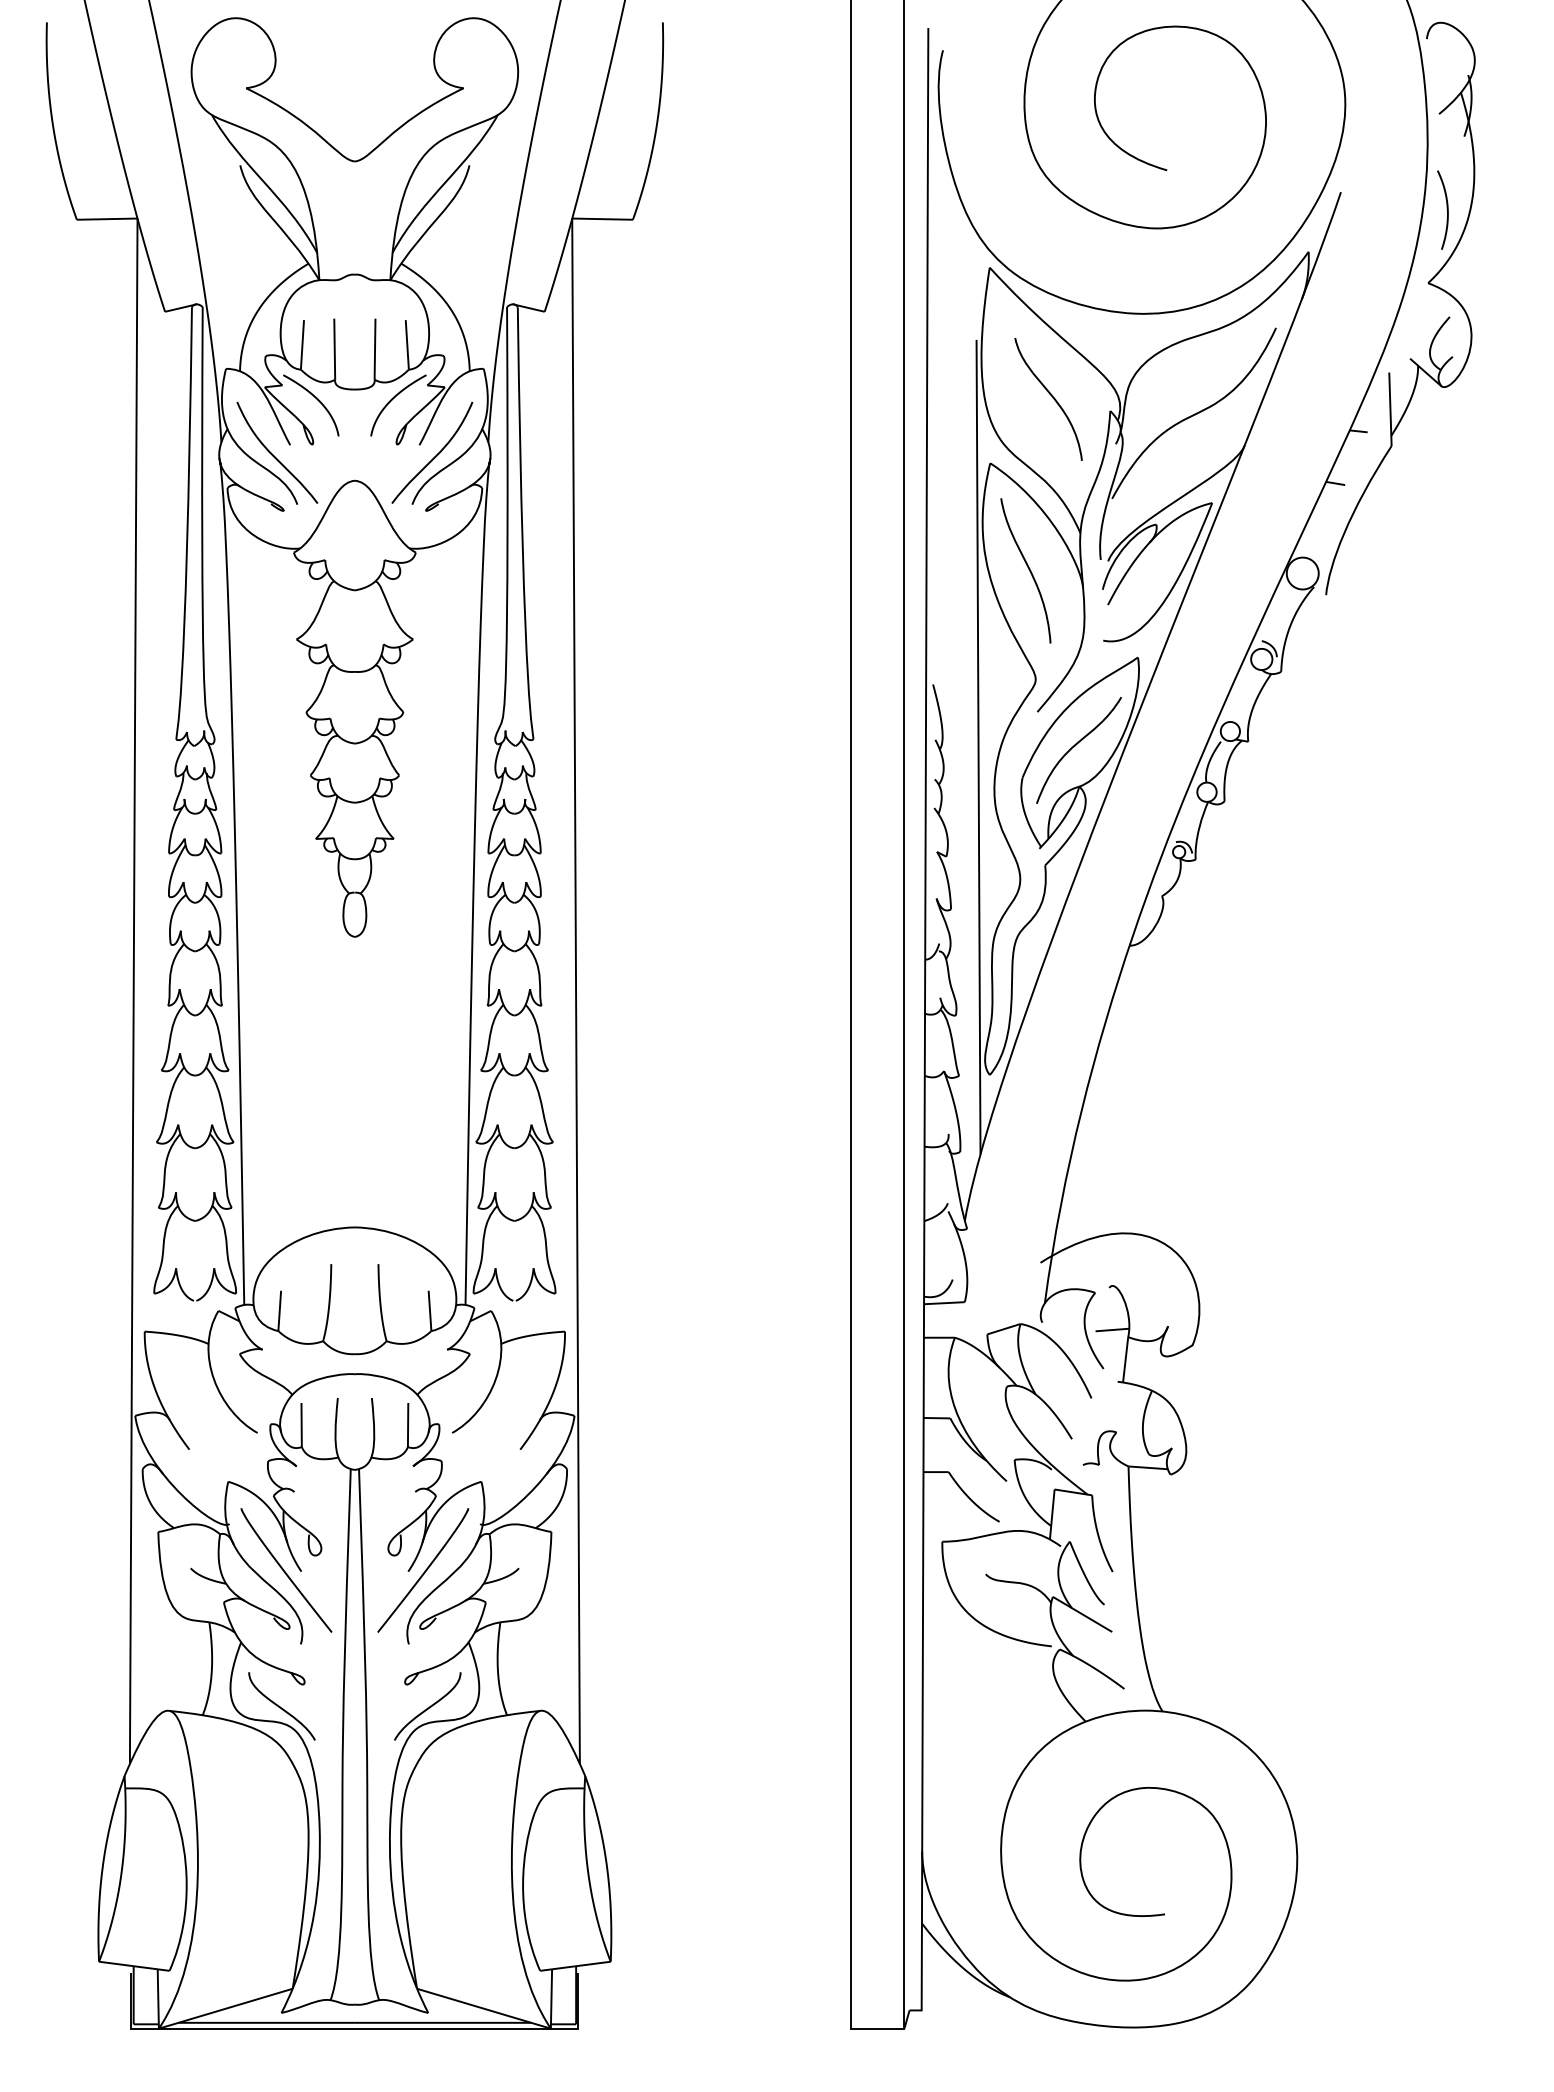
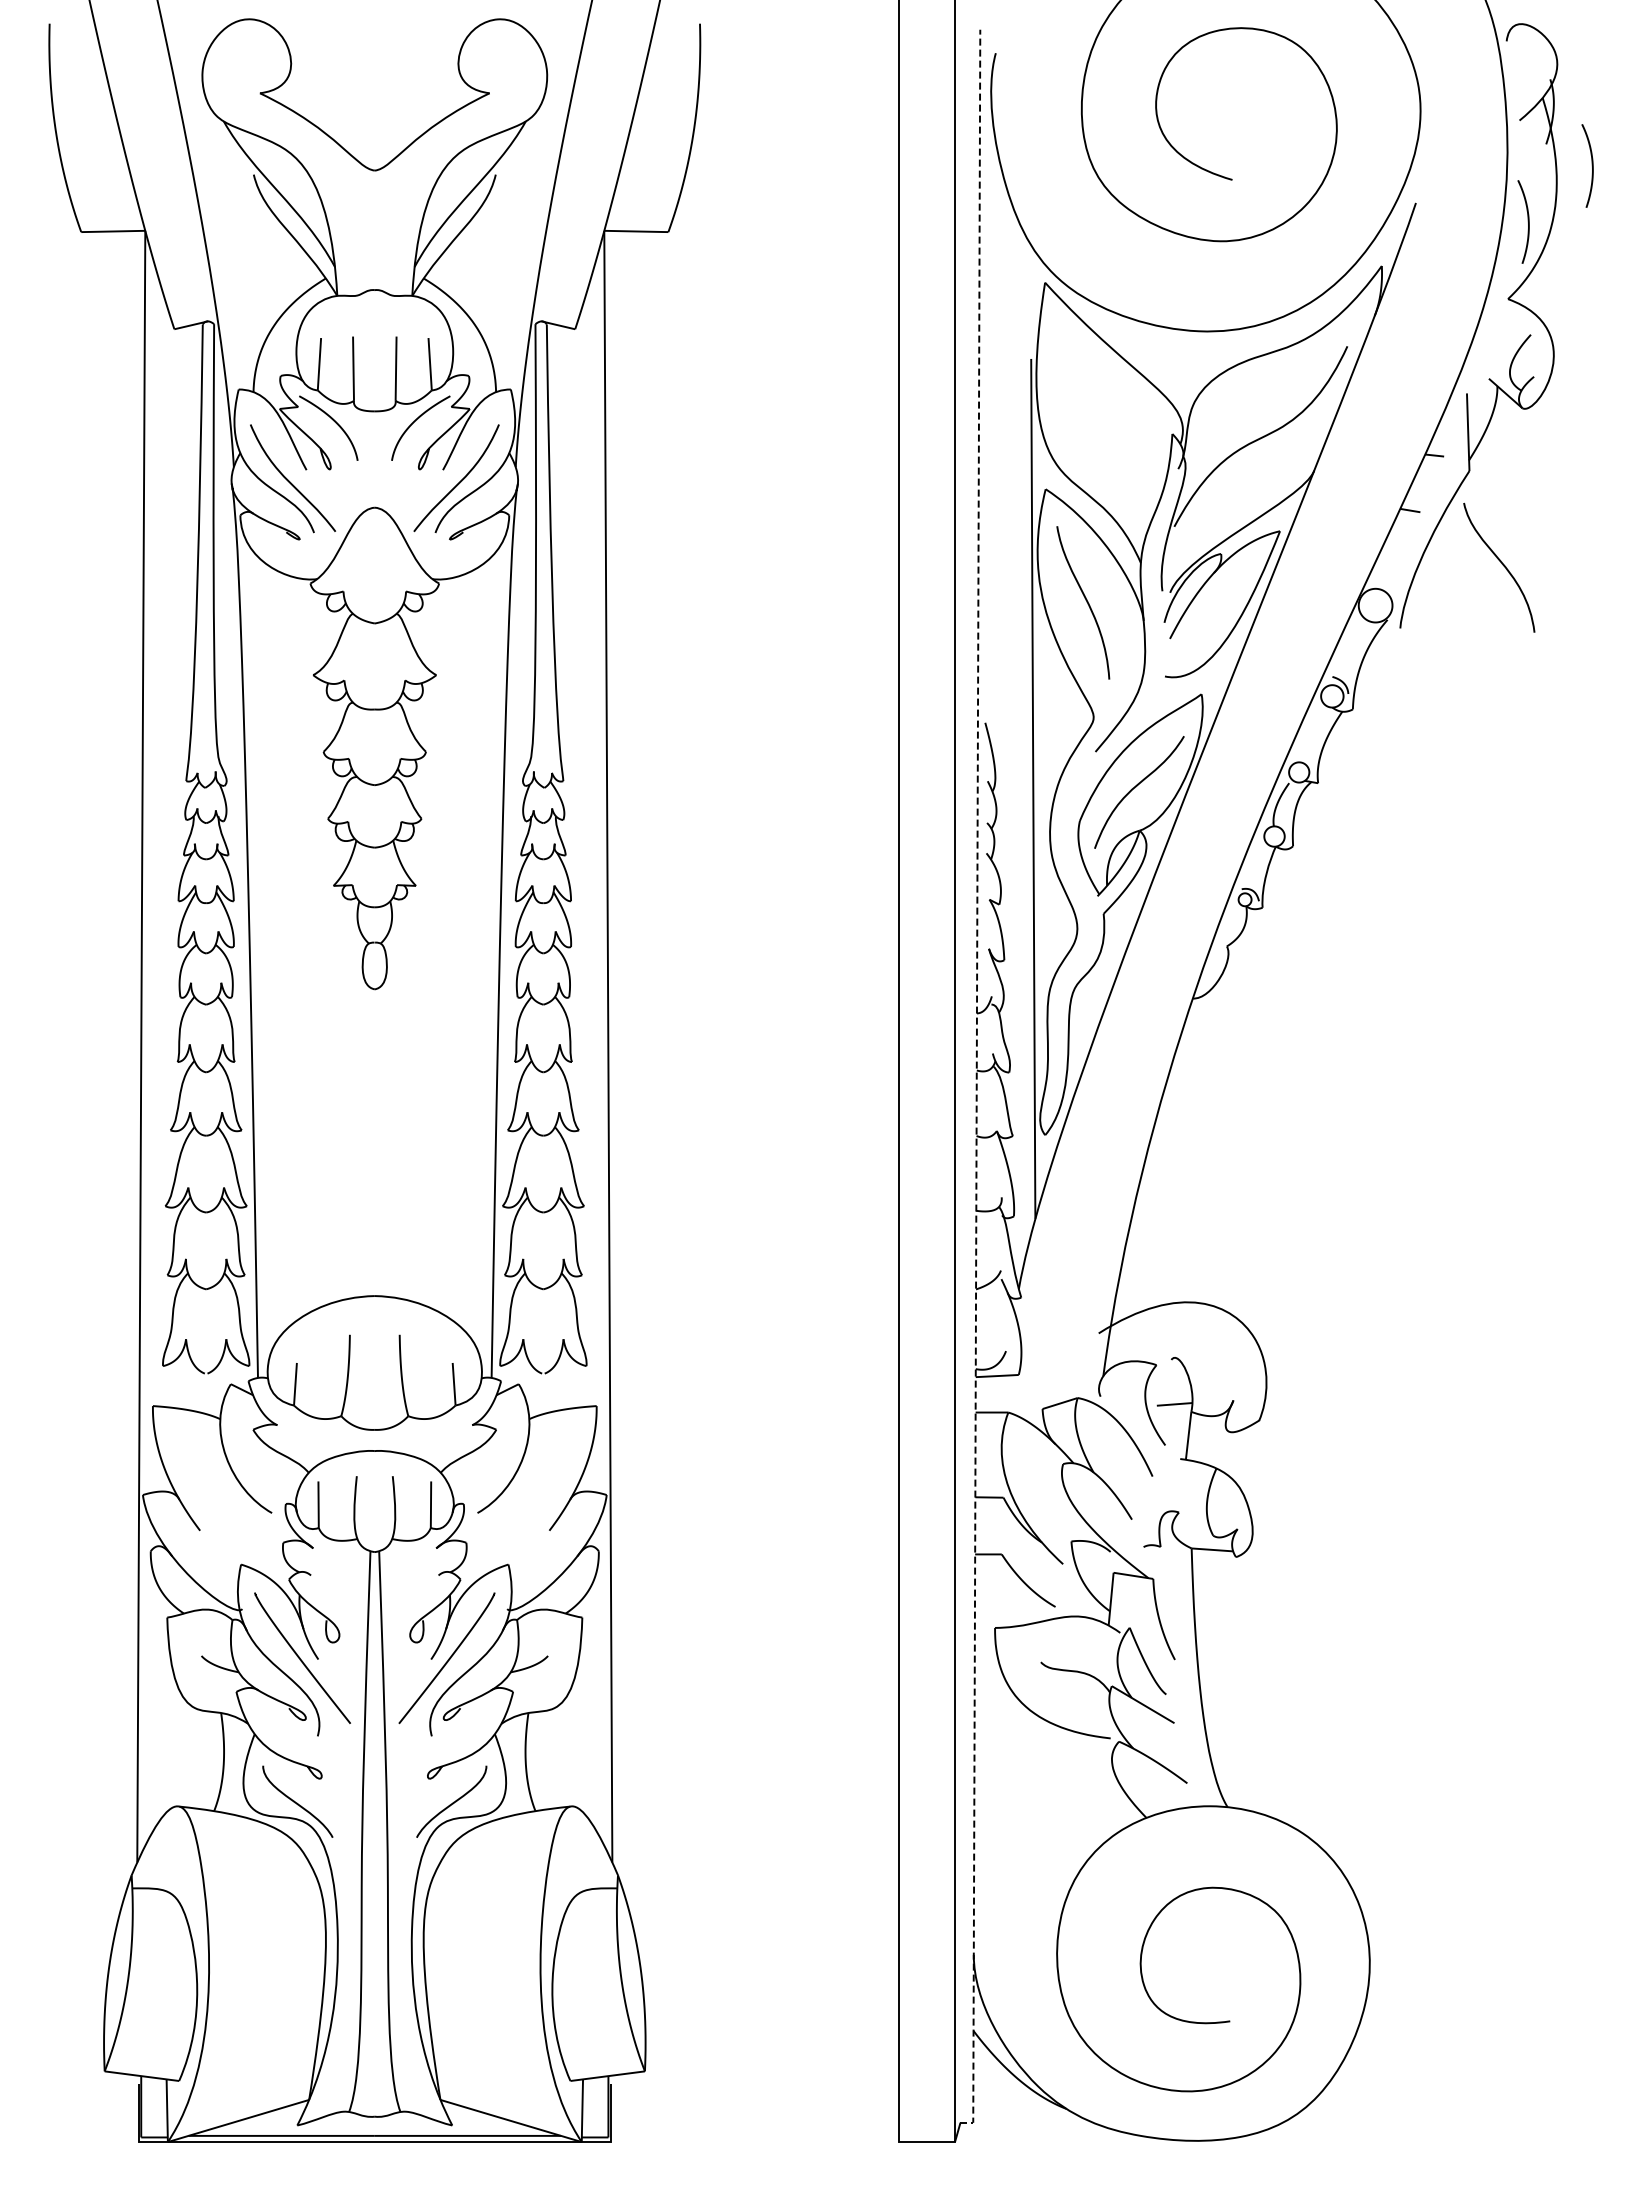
curve: (1507, 156) -> (1591, 165), added
curve: (1051, 397) -> (1502, 565), moved
line: (924, 1026) -> (976, 1083), solid -> dashed

